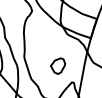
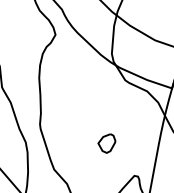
part: (57, 65) -> (105, 142), size x0.6

